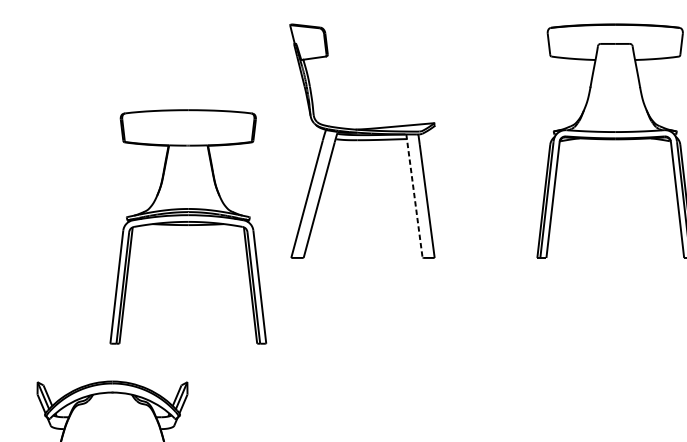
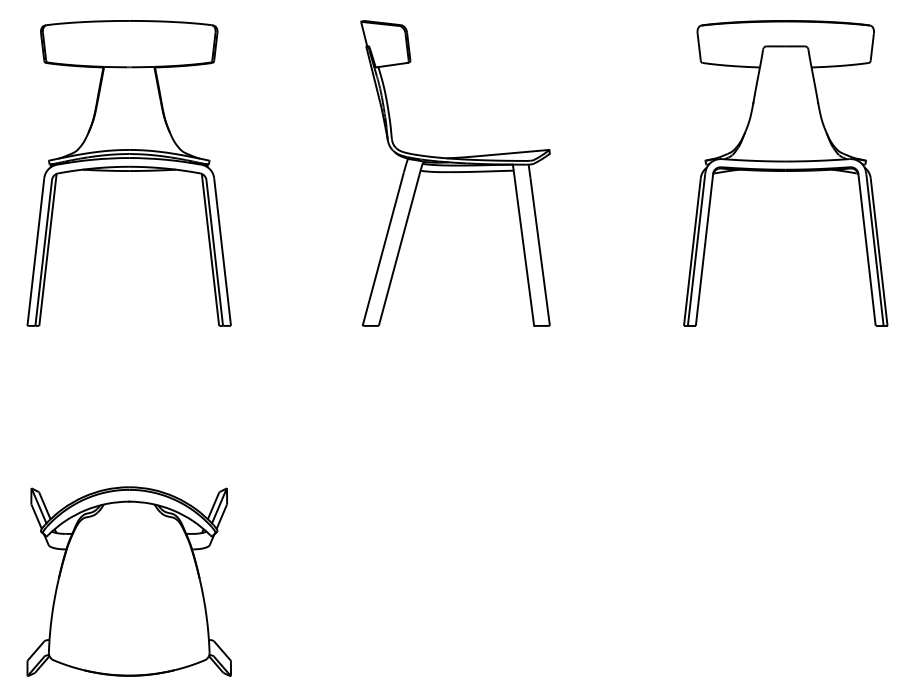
line: (414, 196) -> (523, 245), dashed -> solid
part: (187, 227) -> (128, 173), moved

